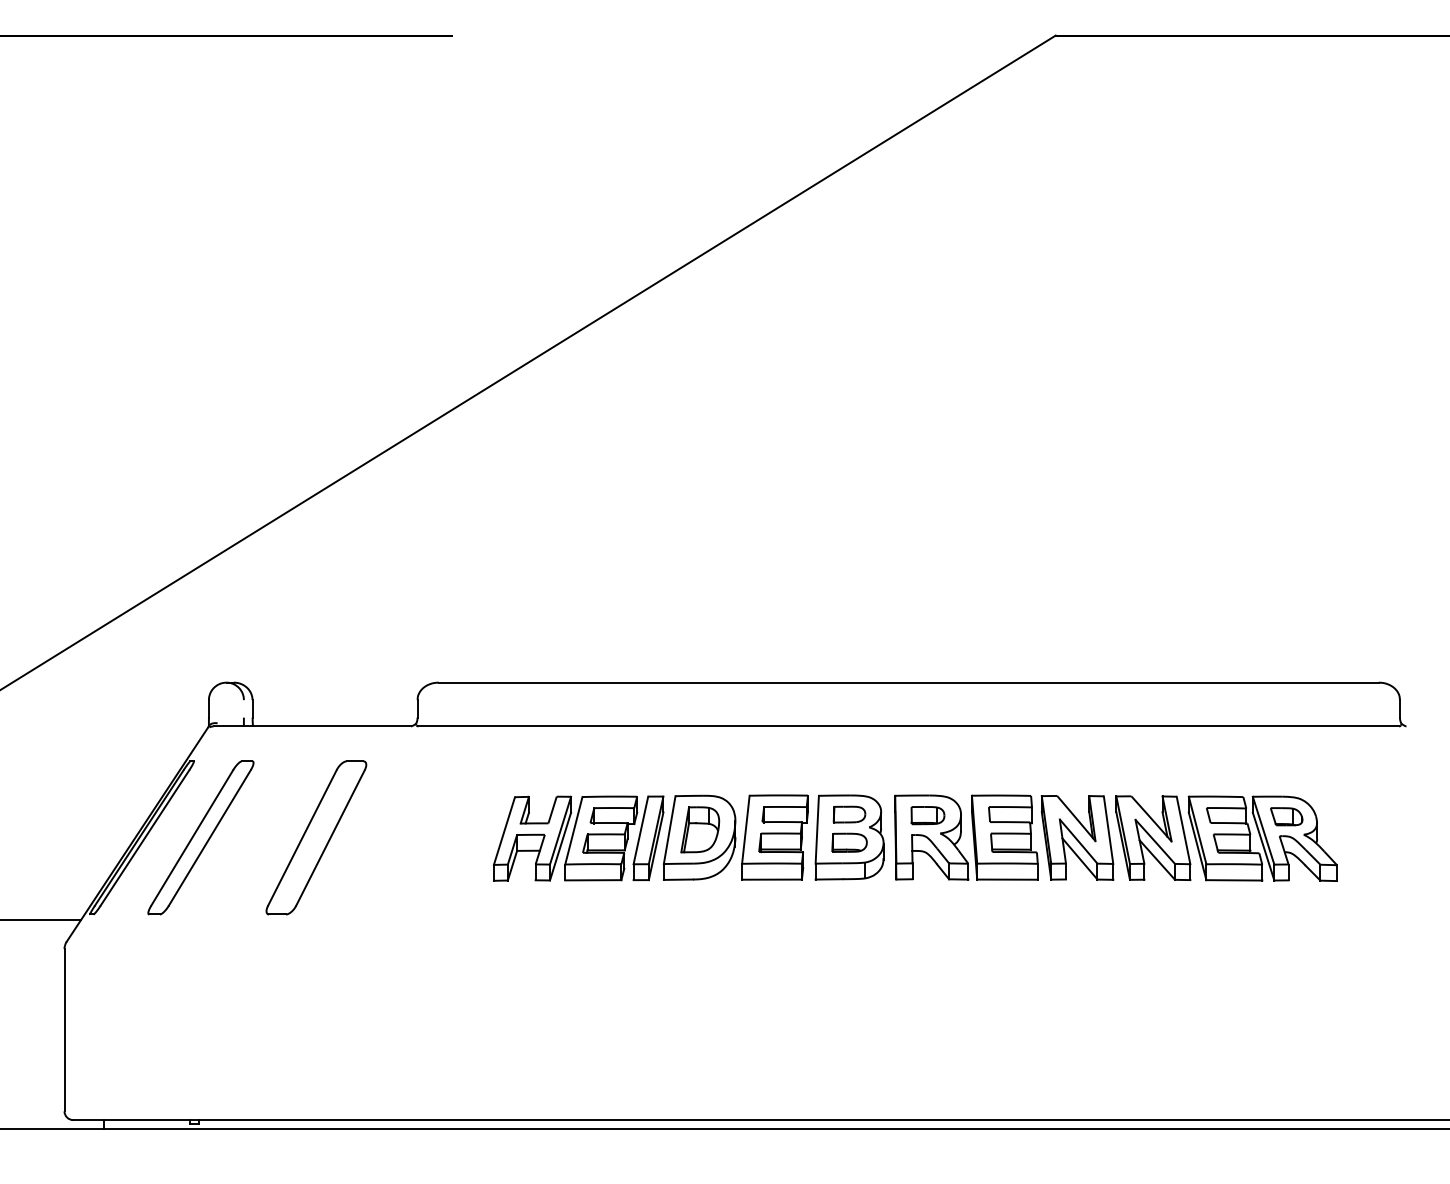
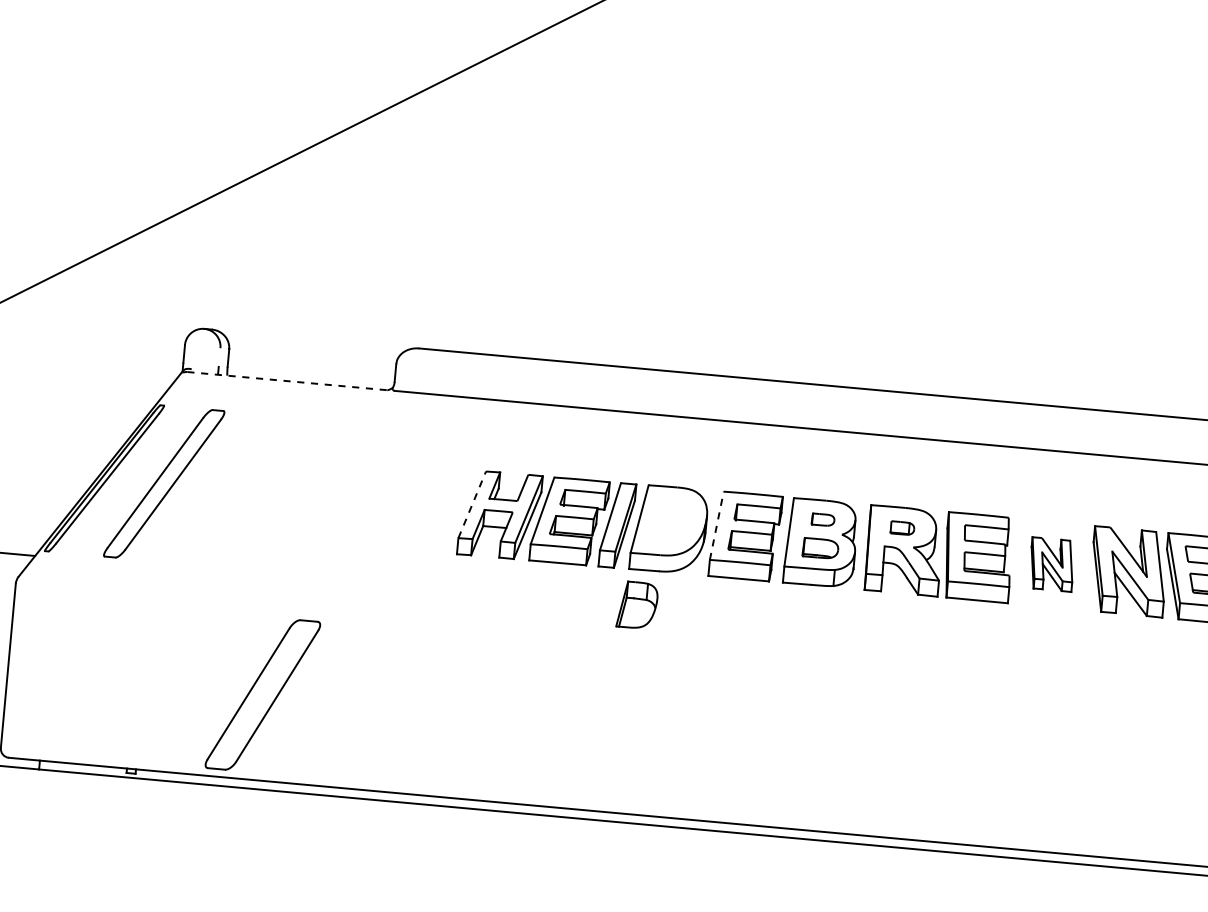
line: (312, 726) -> (287, 381), solid -> dashed
part: (849, 814) -> (823, 519), size x0.7
part: (927, 815) -> (902, 528), size x0.7
part: (700, 829) -> (637, 605), moved
line: (745, 829) -> (716, 525), solid -> dashed
line: (504, 830) -> (472, 504), solid -> dashed
part: (316, 837) -> (263, 694), moved
part: (1077, 837) -> (1051, 564), size x0.6

